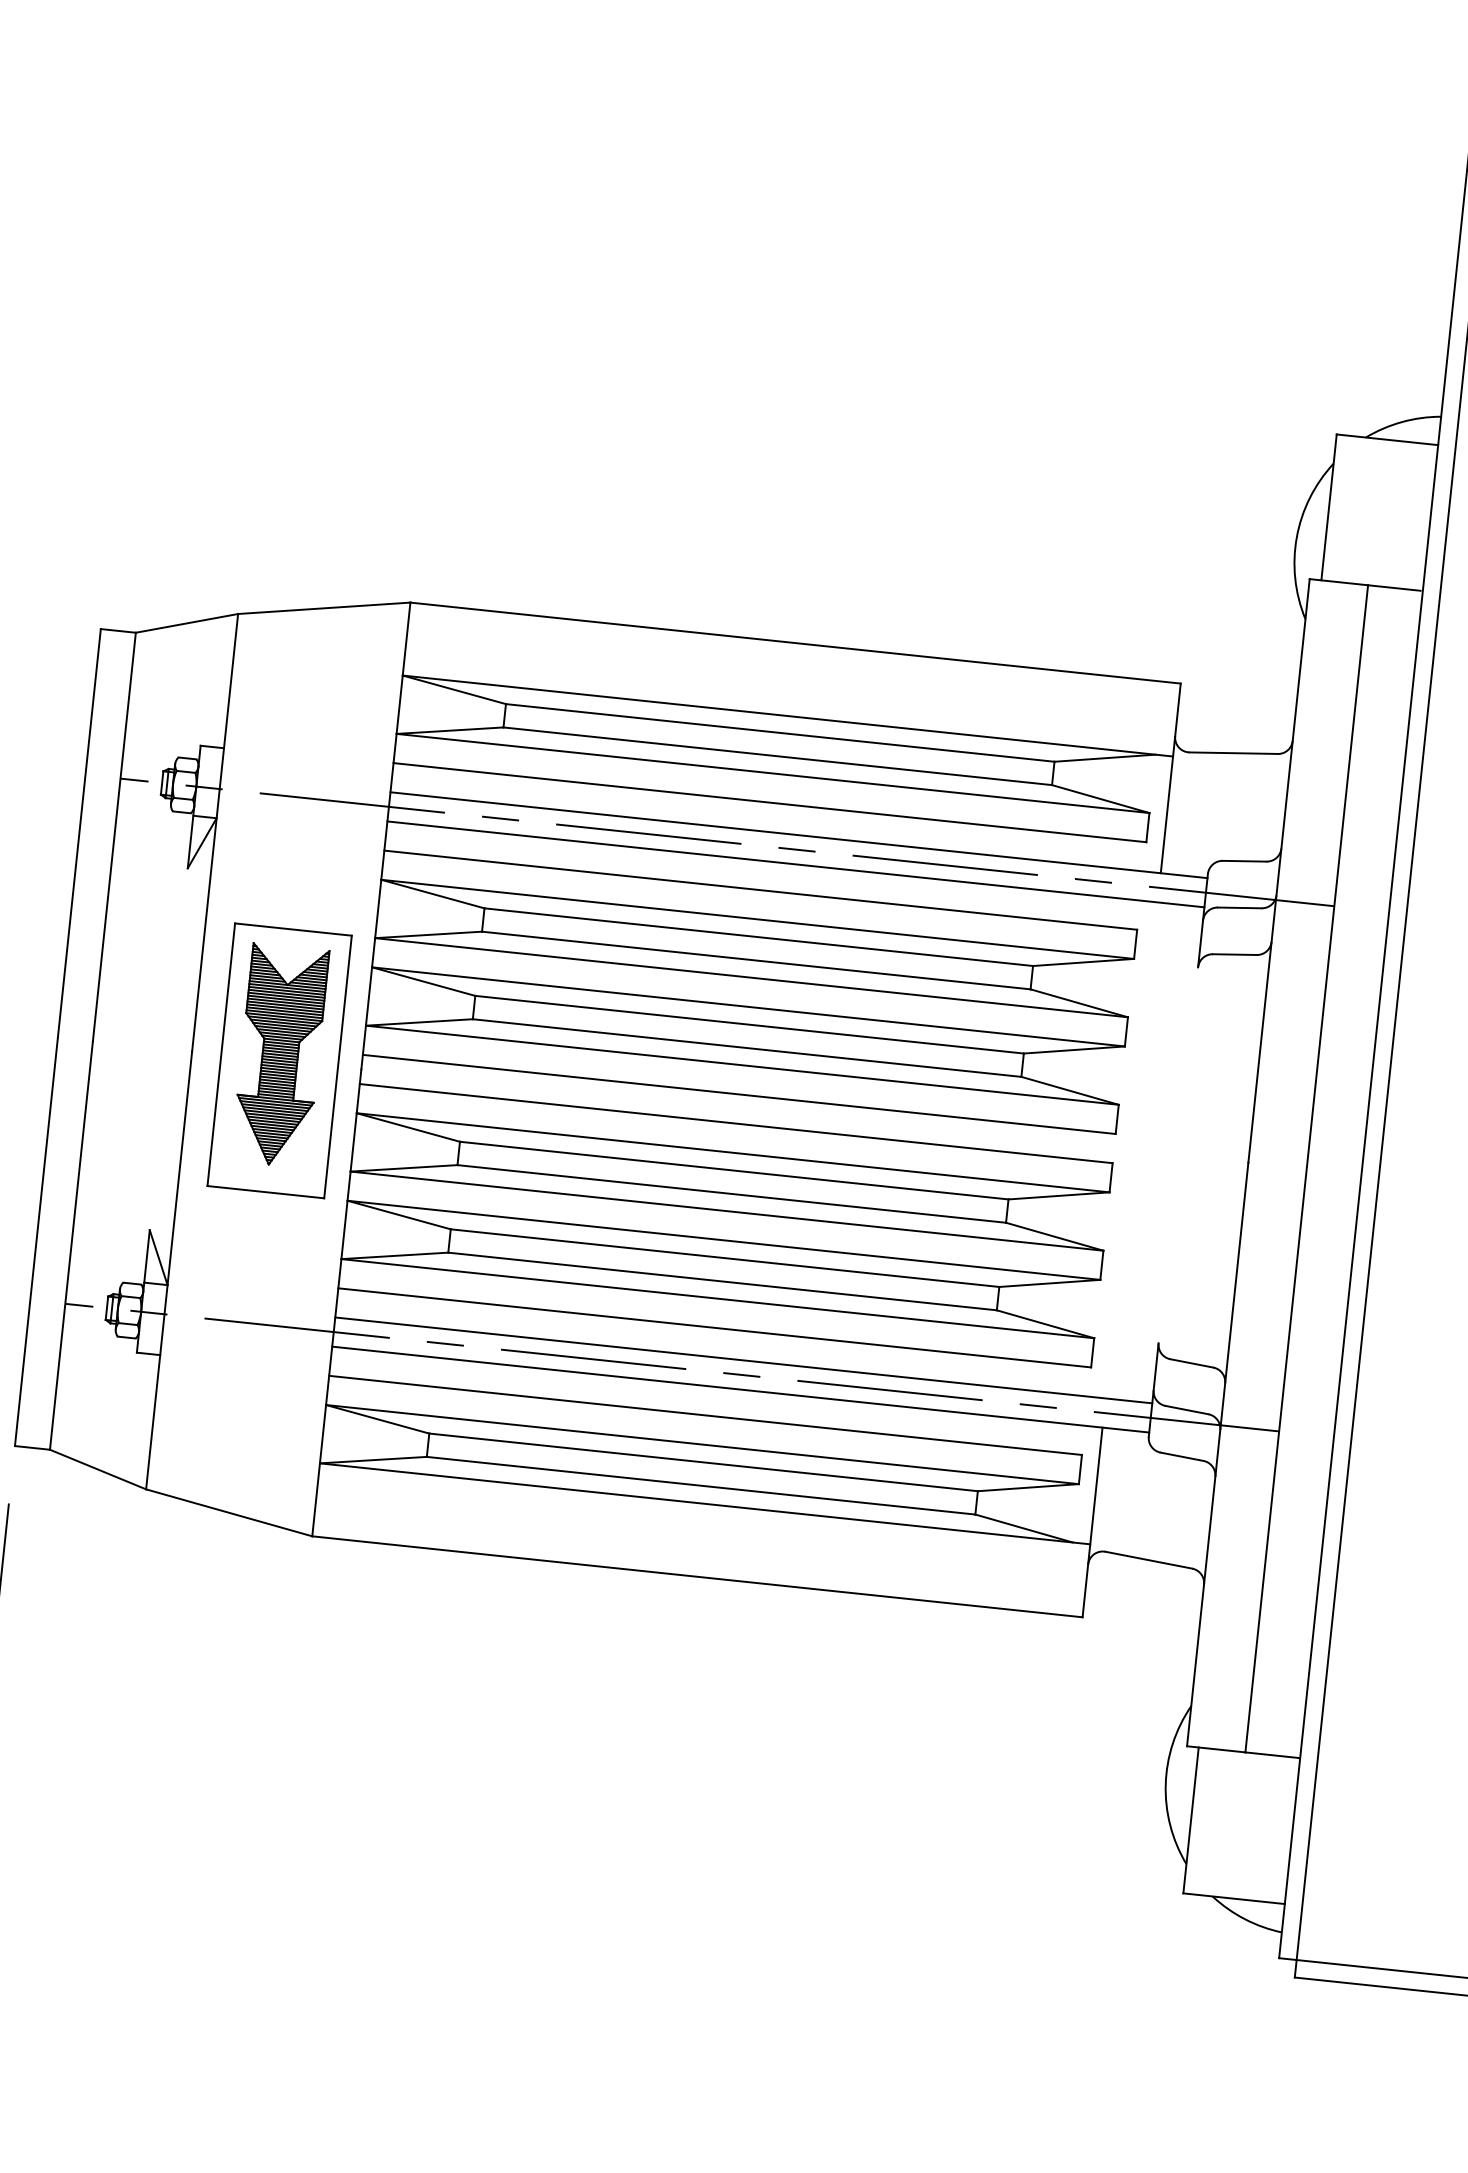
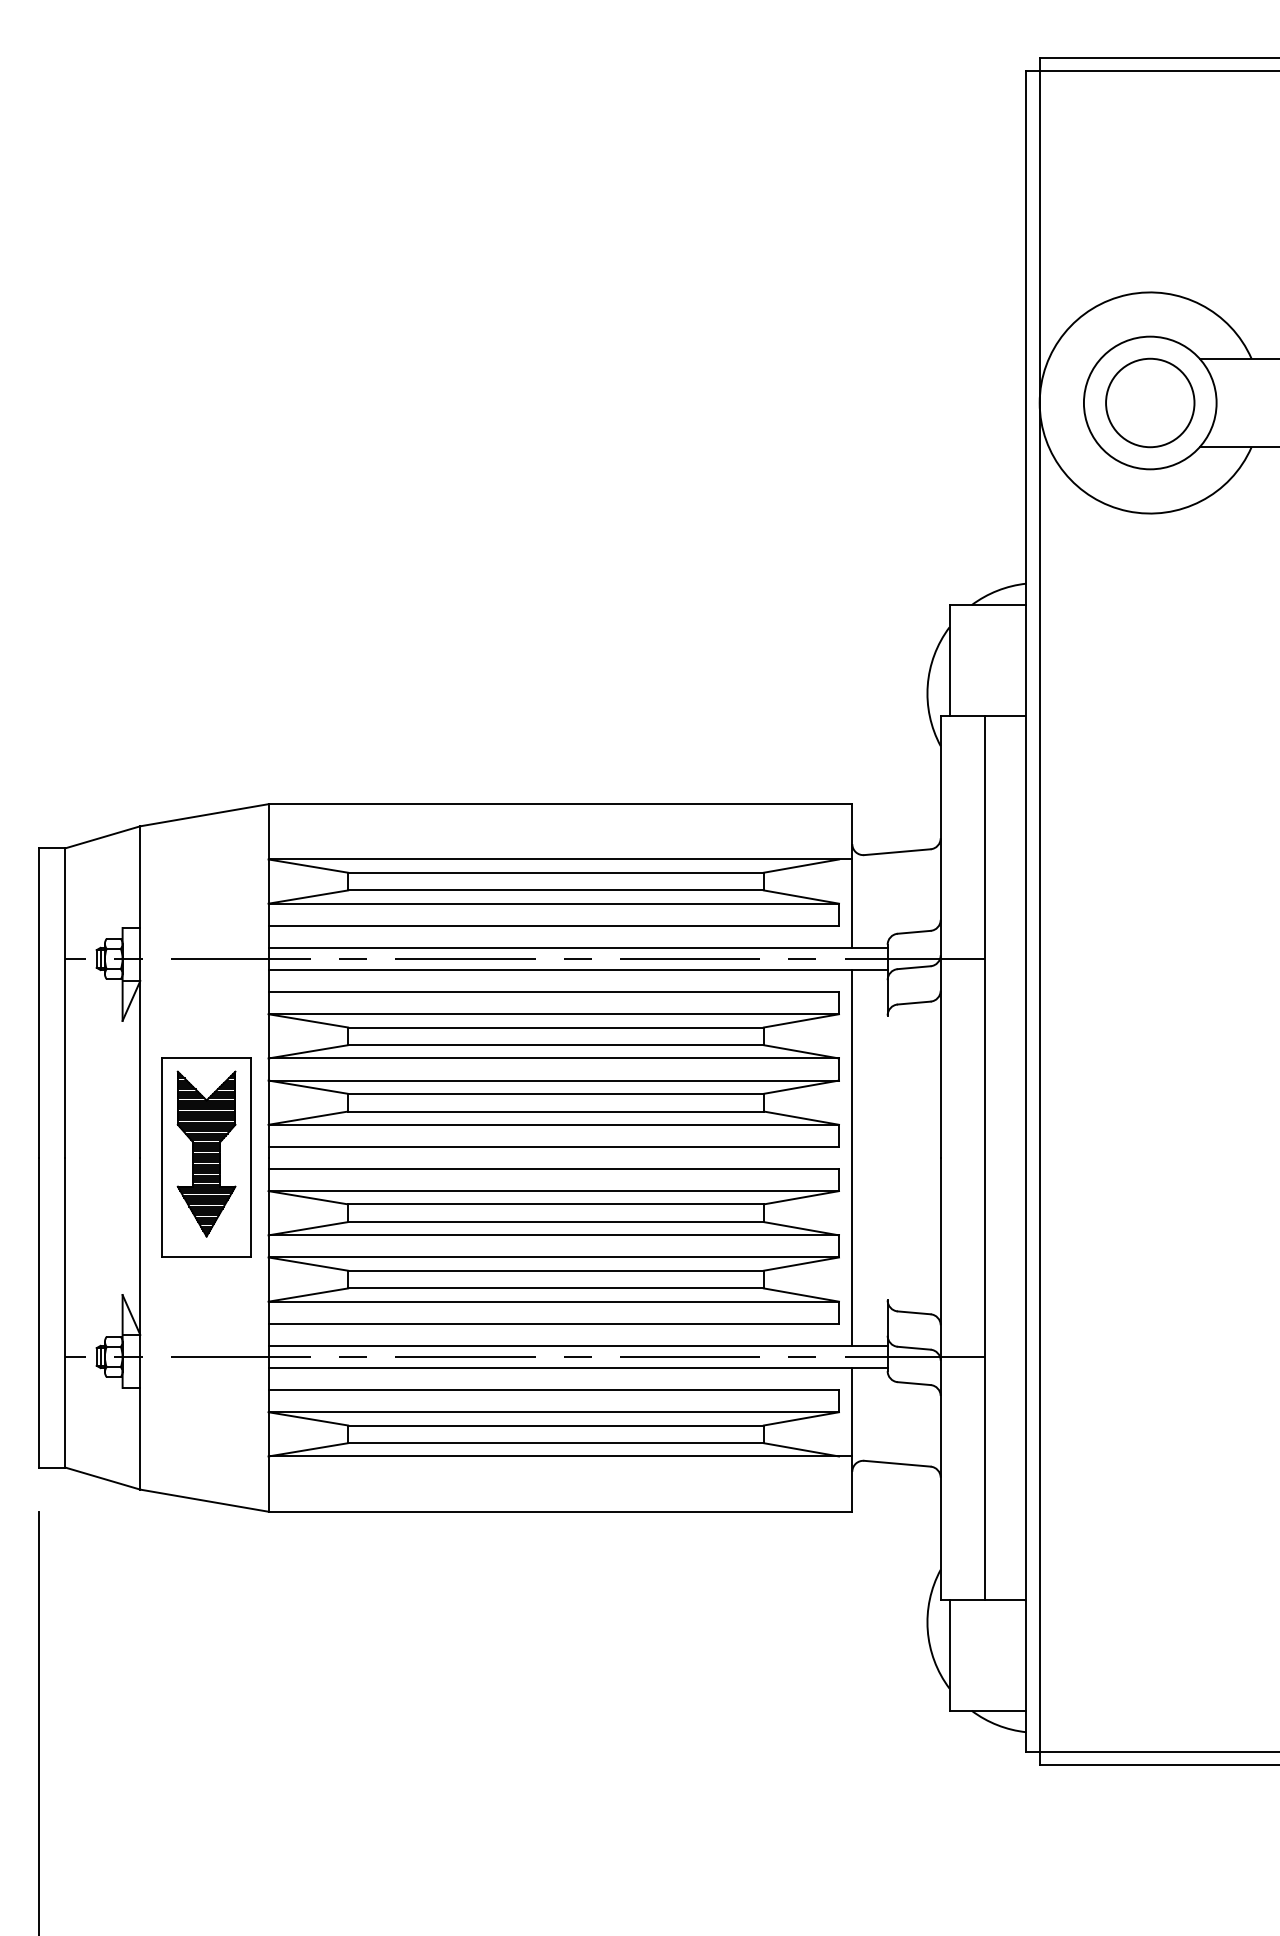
line: (1132, 1149) -> (852, 1157), added

